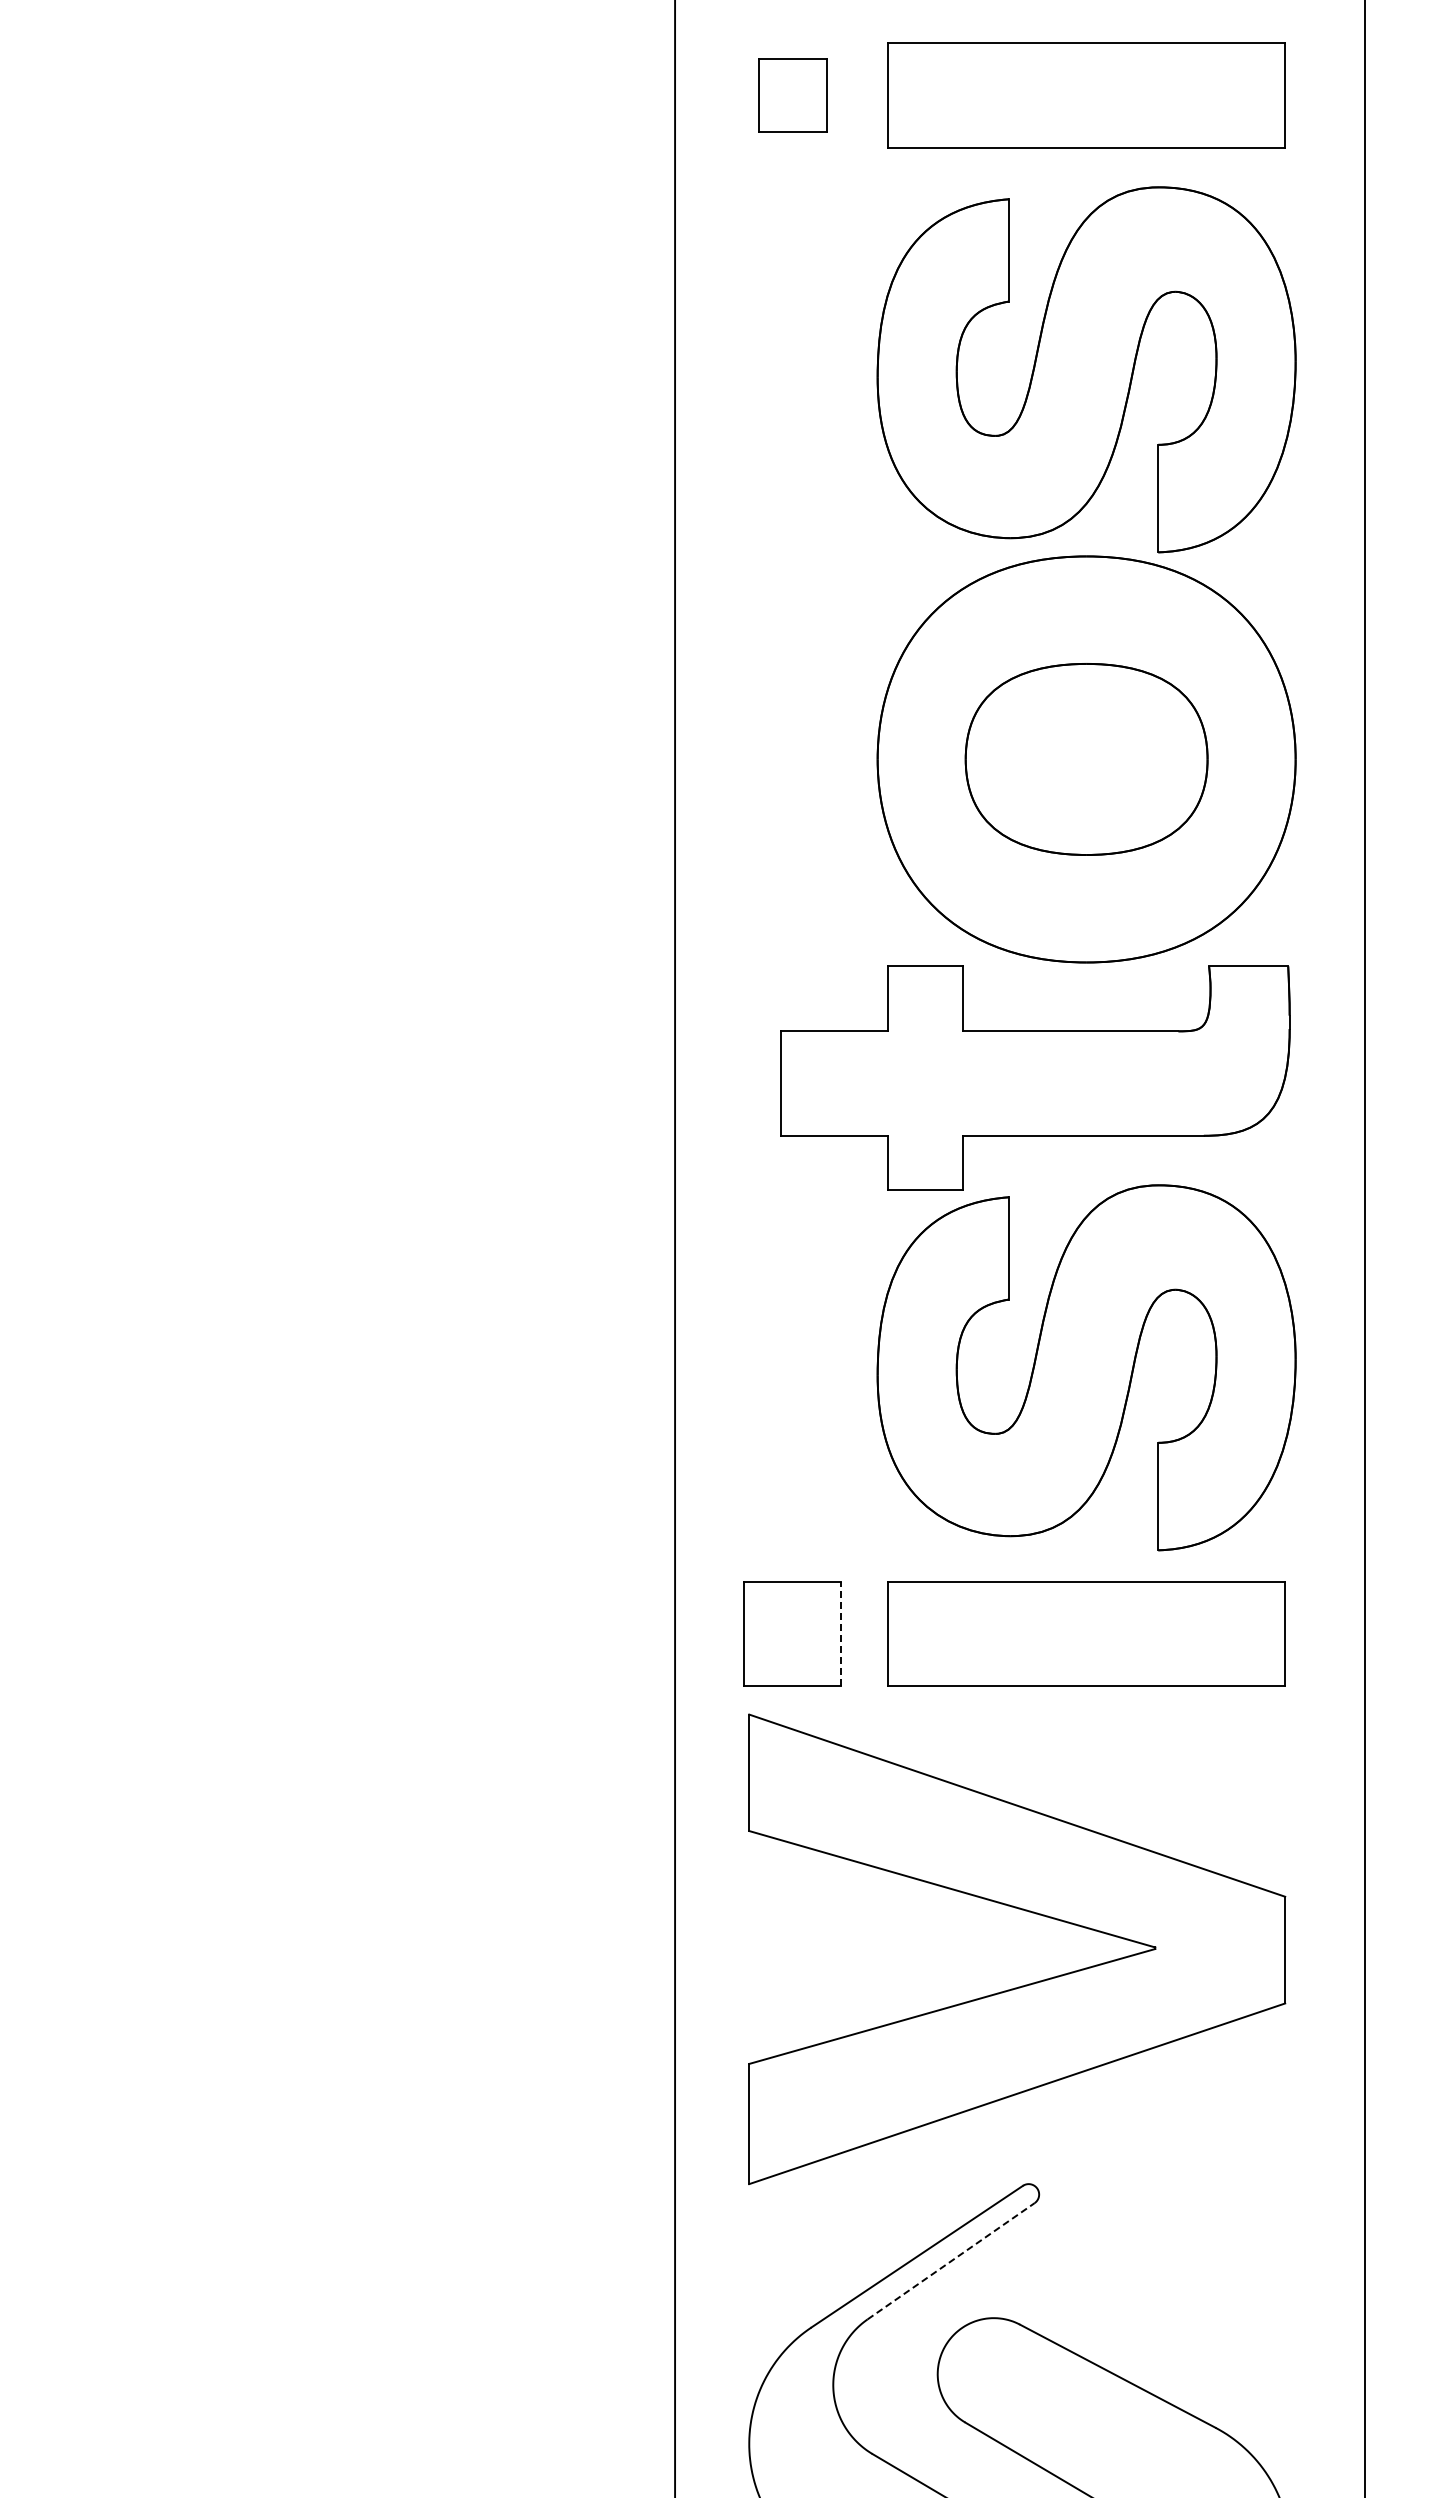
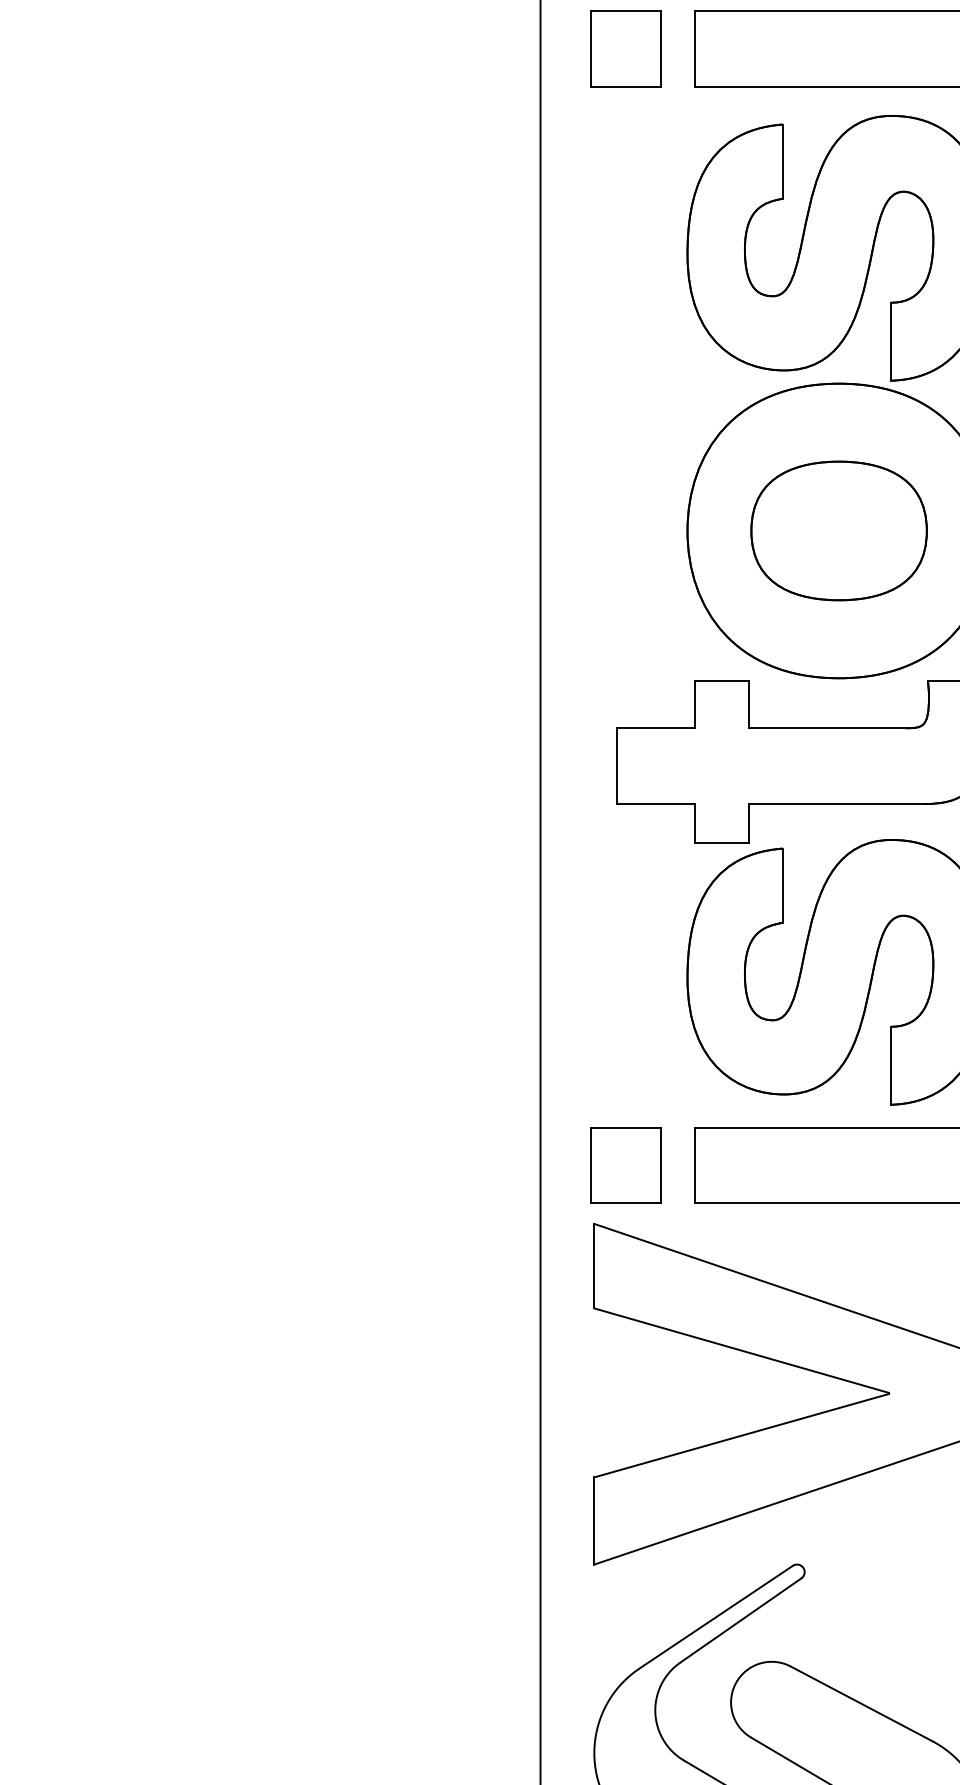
part: (792, 95) -> (625, 49), size x1.43
line: (841, 1633) -> (661, 1165), dashed -> solid
line: (951, 2261) -> (741, 1620), dashed -> solid

